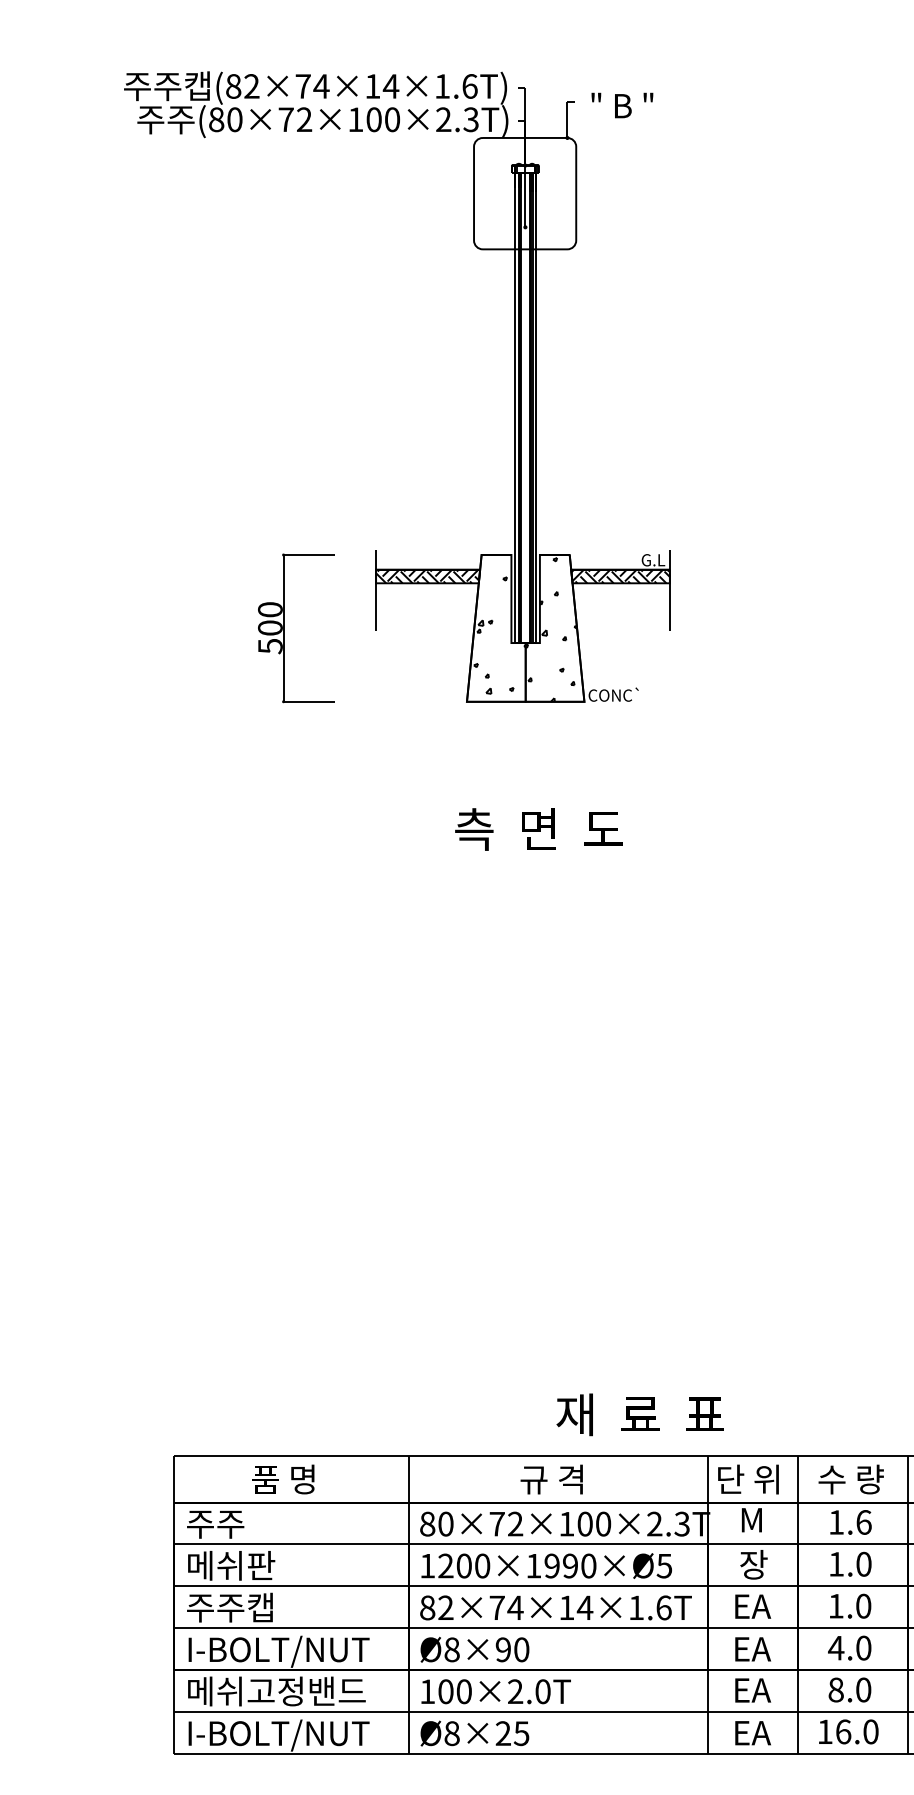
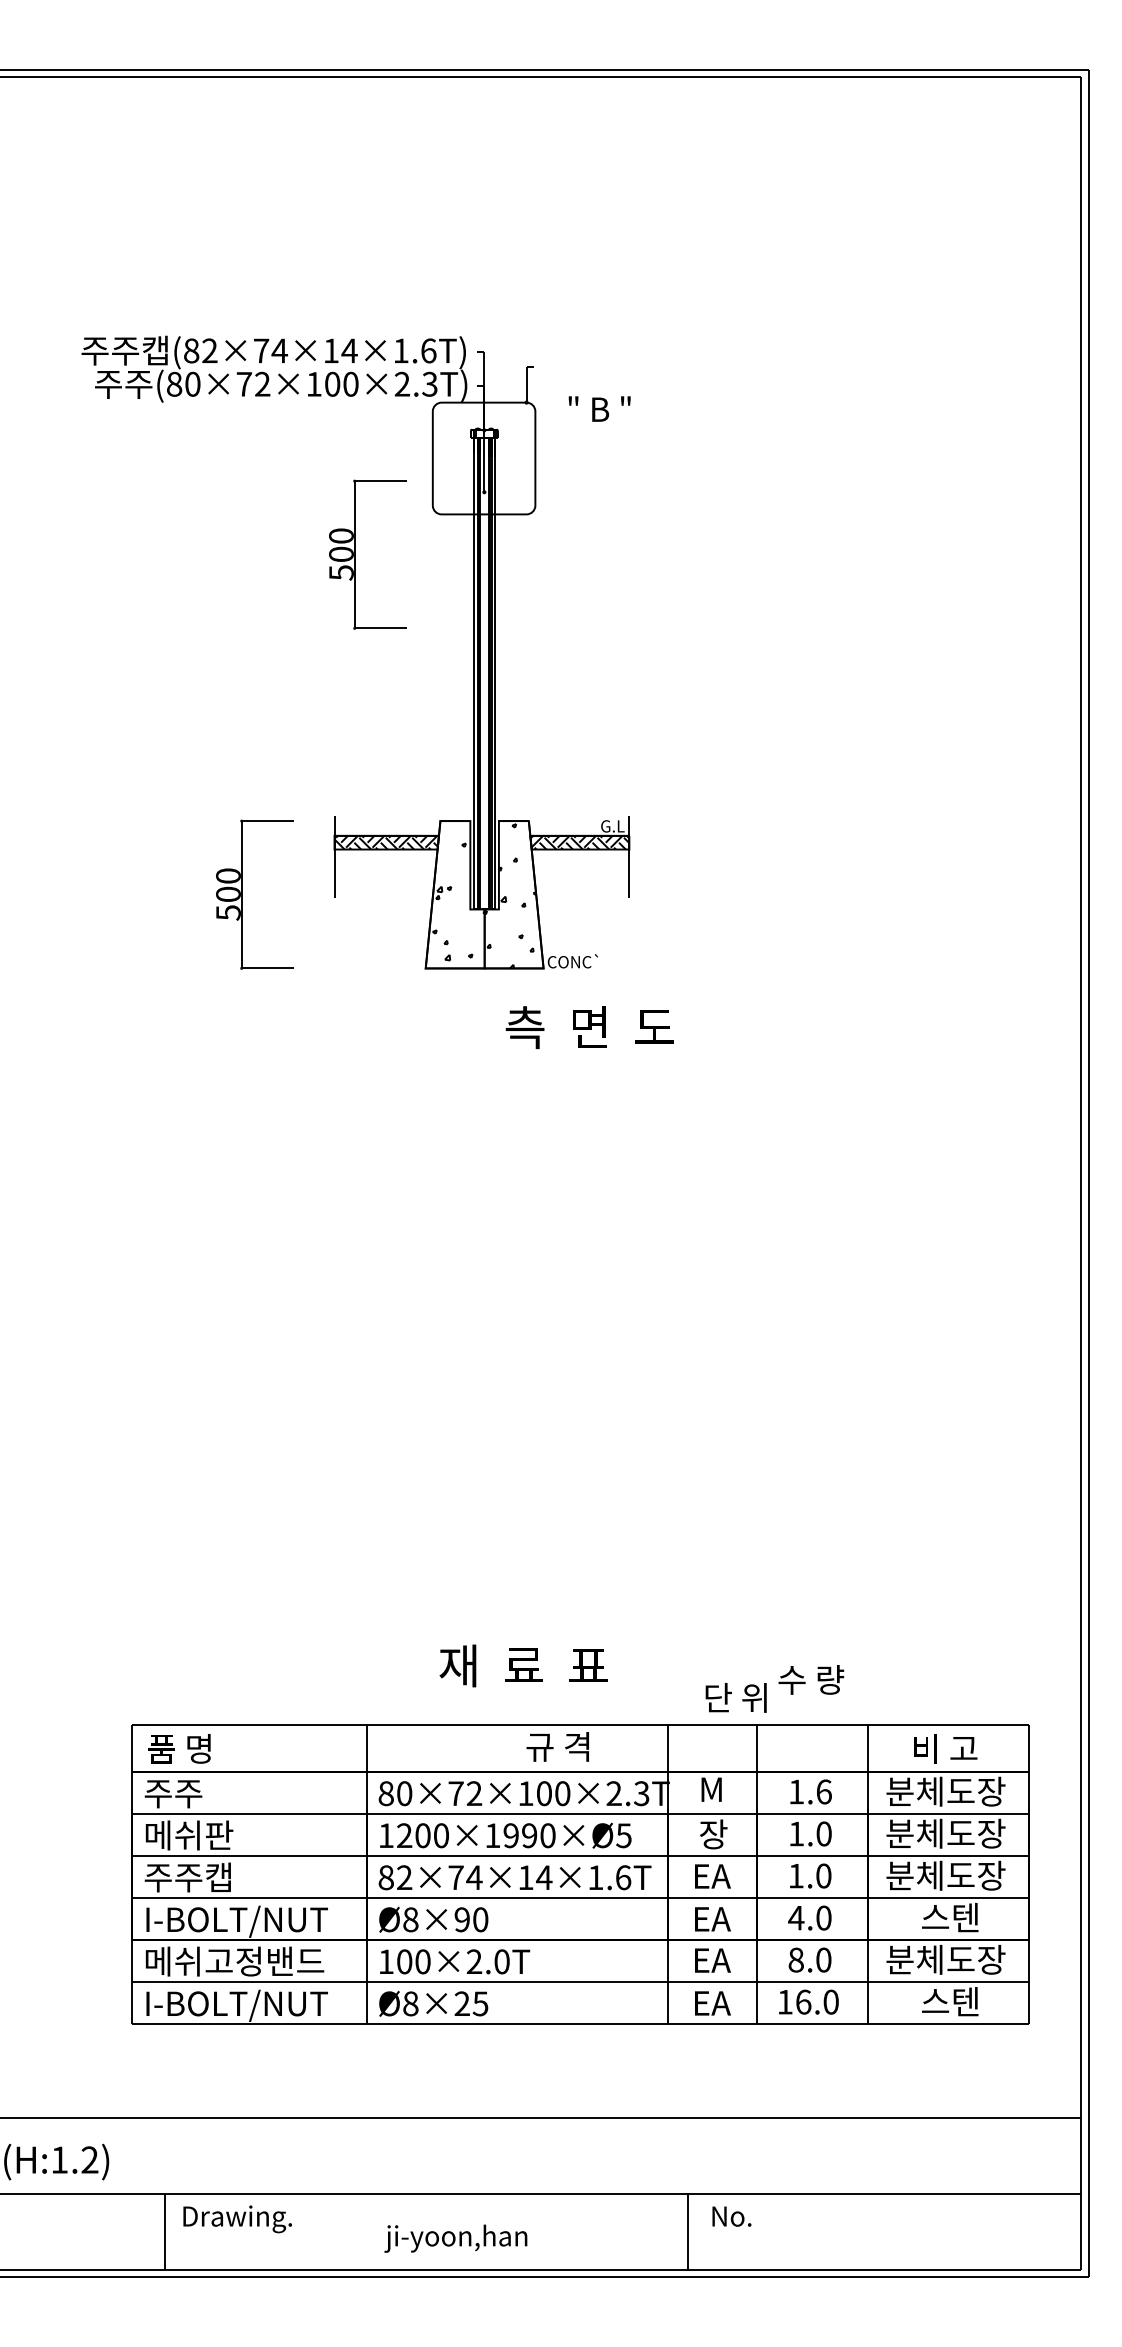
text: (622, 104) -> (599, 408), moved
part: (396, 289) -> (355, 554), added
text: (538, 829) -> (589, 1027), moved
text: (640, 1414) -> (523, 1665), moved
text: (283, 1479) -> (179, 1748), moved
text: (551, 1479) -> (557, 1746), moved
text: (747, 1479) -> (735, 1697), moved
text: (851, 1479) -> (811, 1679), moved

